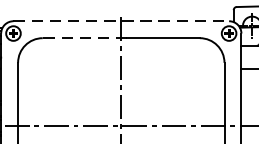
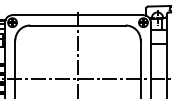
line: (122, 21) -> (78, 15), dashed -> solid
line: (85, 38) -> (56, 25), dashed -> solid

